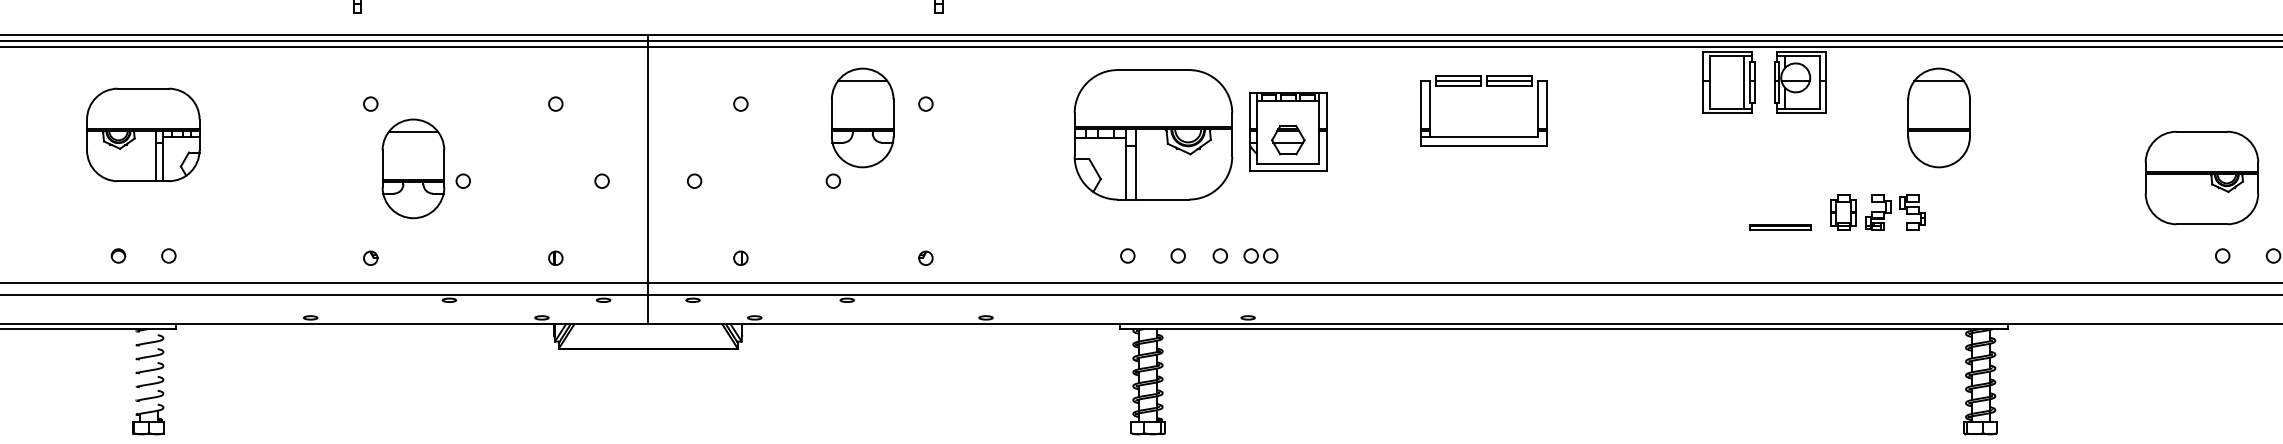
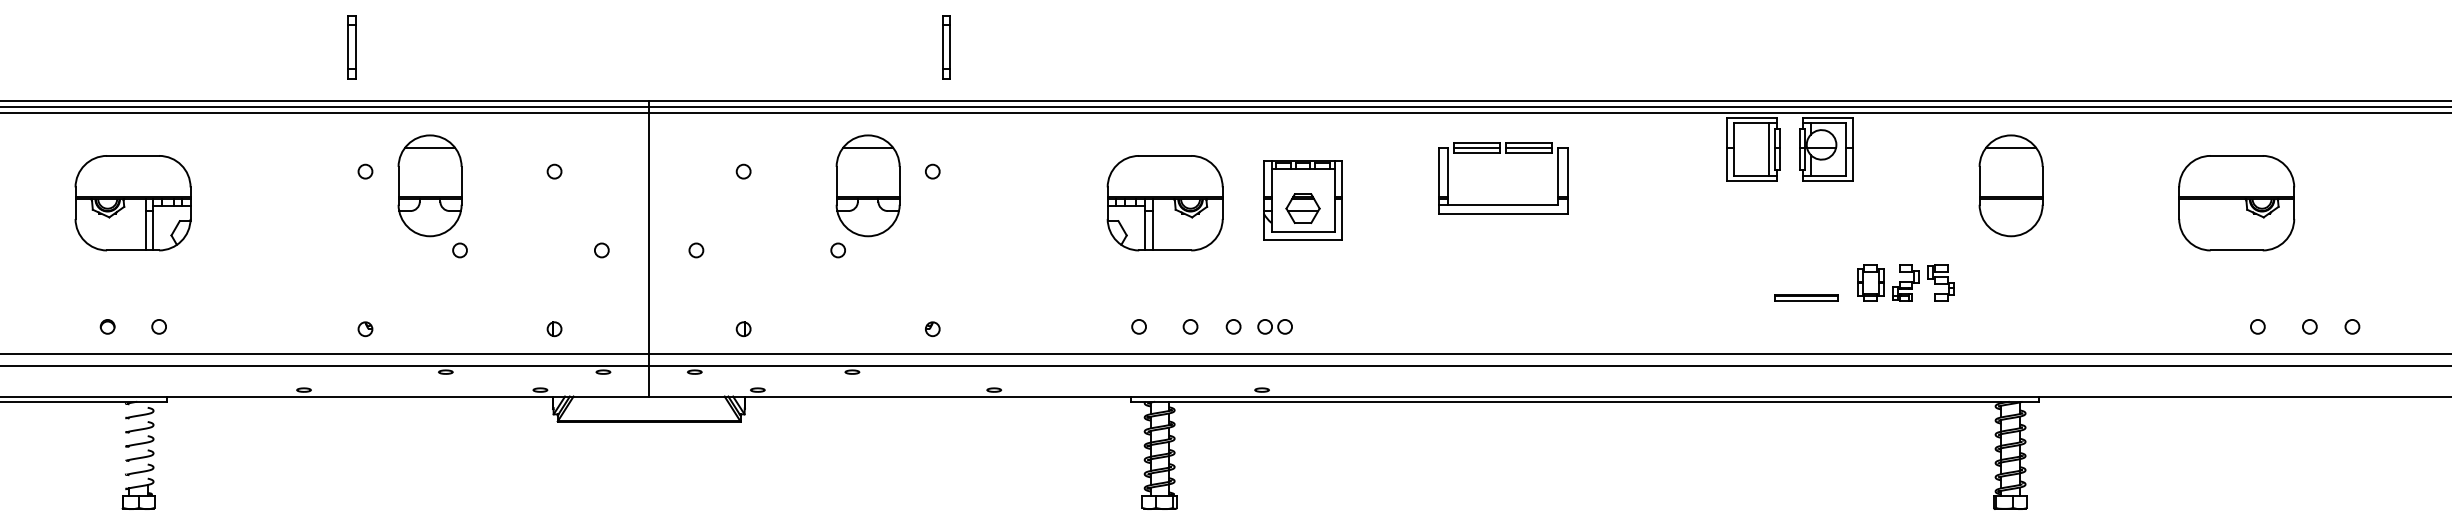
part: (1938, 117) -> (2010, 185), moved
part: (1152, 135) -> (1164, 203), size x0.71
part: (412, 168) -> (429, 185), moved
part: (2201, 178) -> (2236, 203), moved

